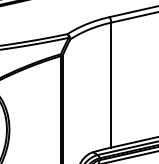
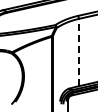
line: (110, 85) -> (78, 52), solid -> dashed

